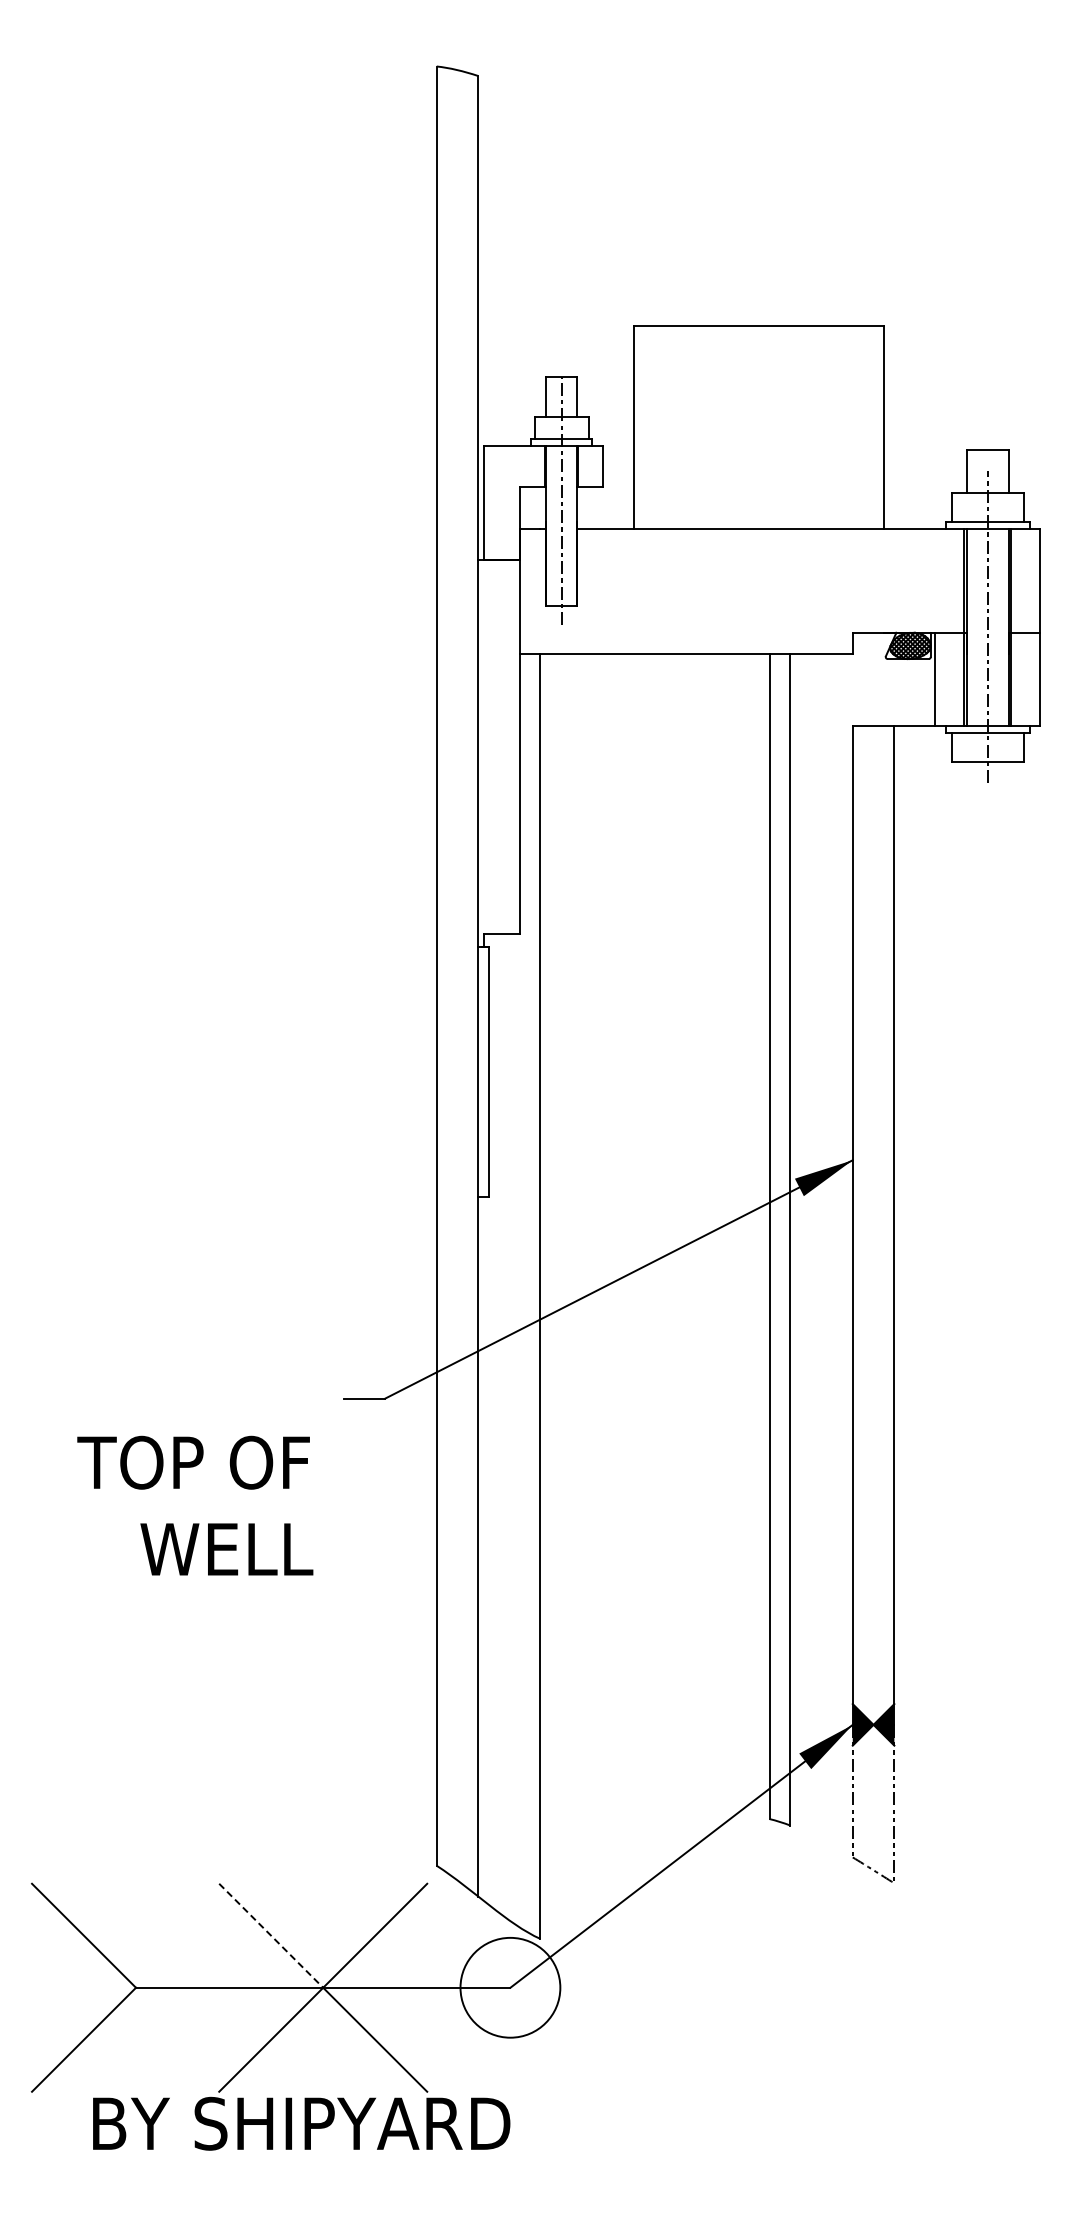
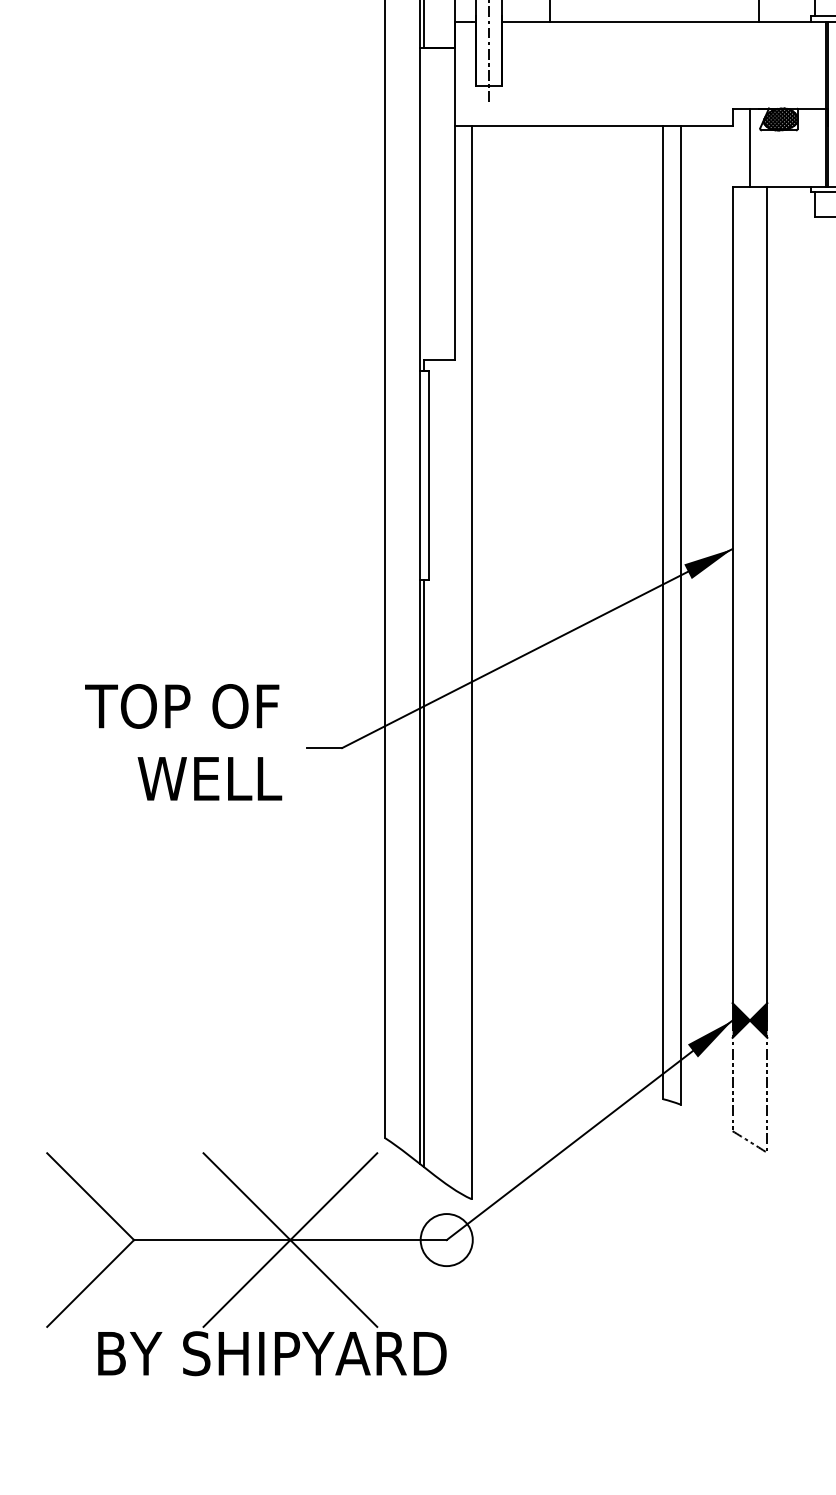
line: (934, 679) -> (749, 147), moved
text: (195, 1505) -> (183, 742), moved
line: (483, 1548) -> (424, 873), added
line: (271, 1935) -> (247, 1196), dashed -> solid
circle: (510, 1987) -> (446, 1239), size x0.62

